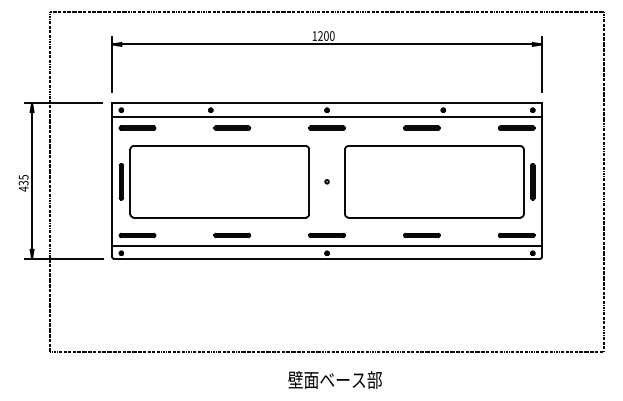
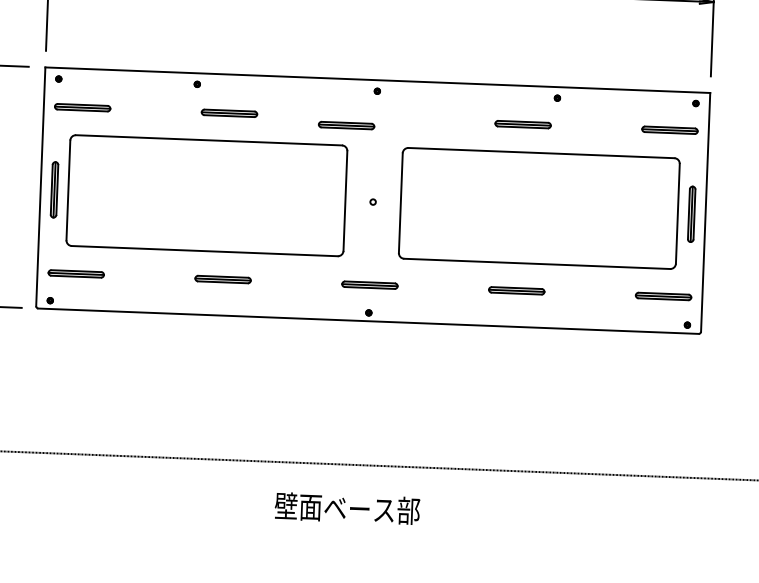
line: (326, 117) -> (376, 102), removed
part: (326, 127) -> (345, 124), moved
line: (326, 246) -> (368, 302), removed
text: (334, 379) -> (346, 507), moved

